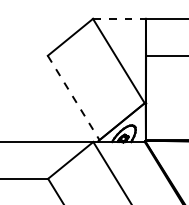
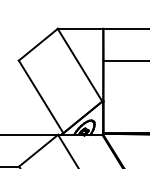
line: (119, 18) -> (80, 28), dashed -> solid
line: (73, 98) -> (40, 97), dashed -> solid

